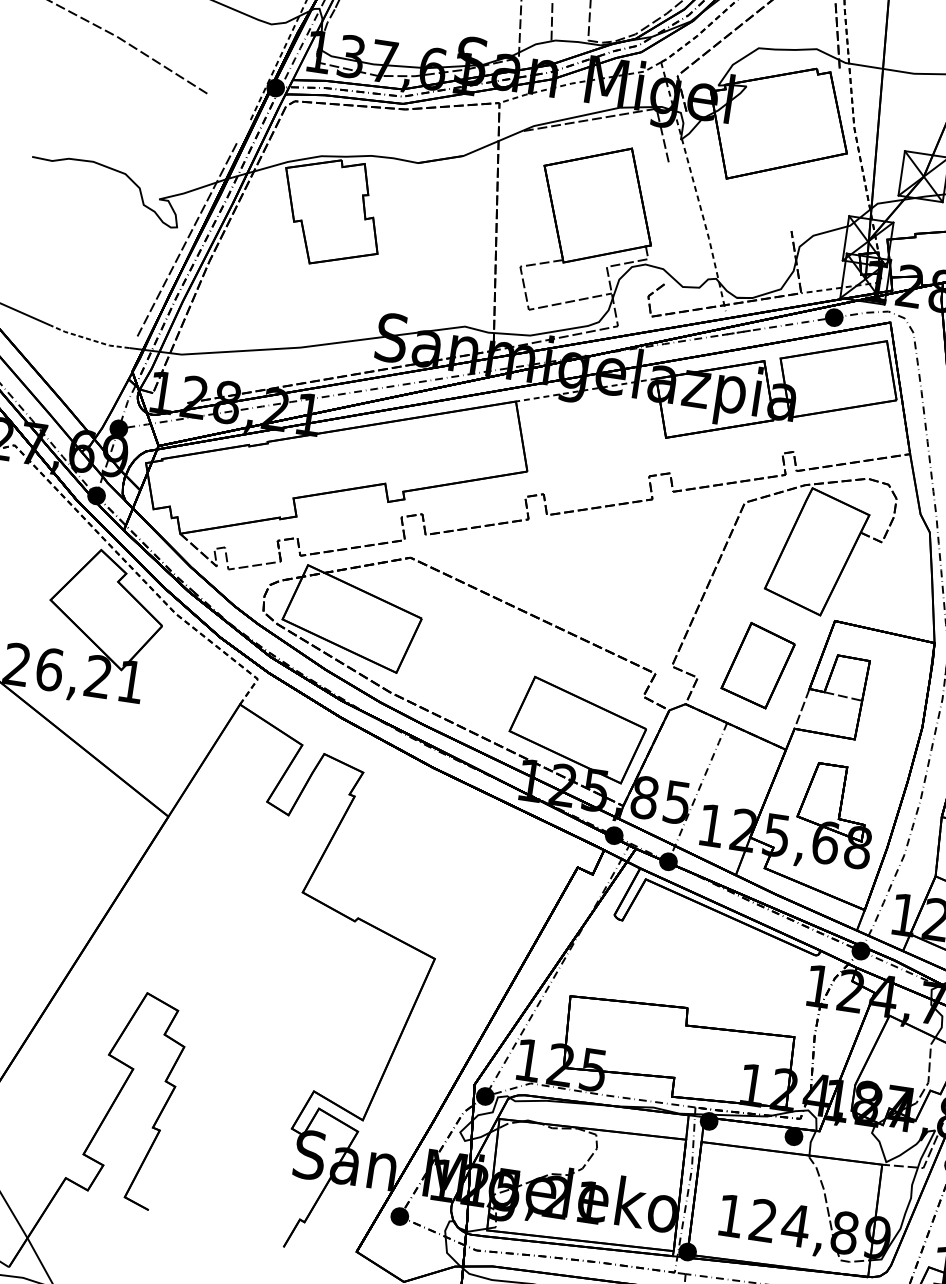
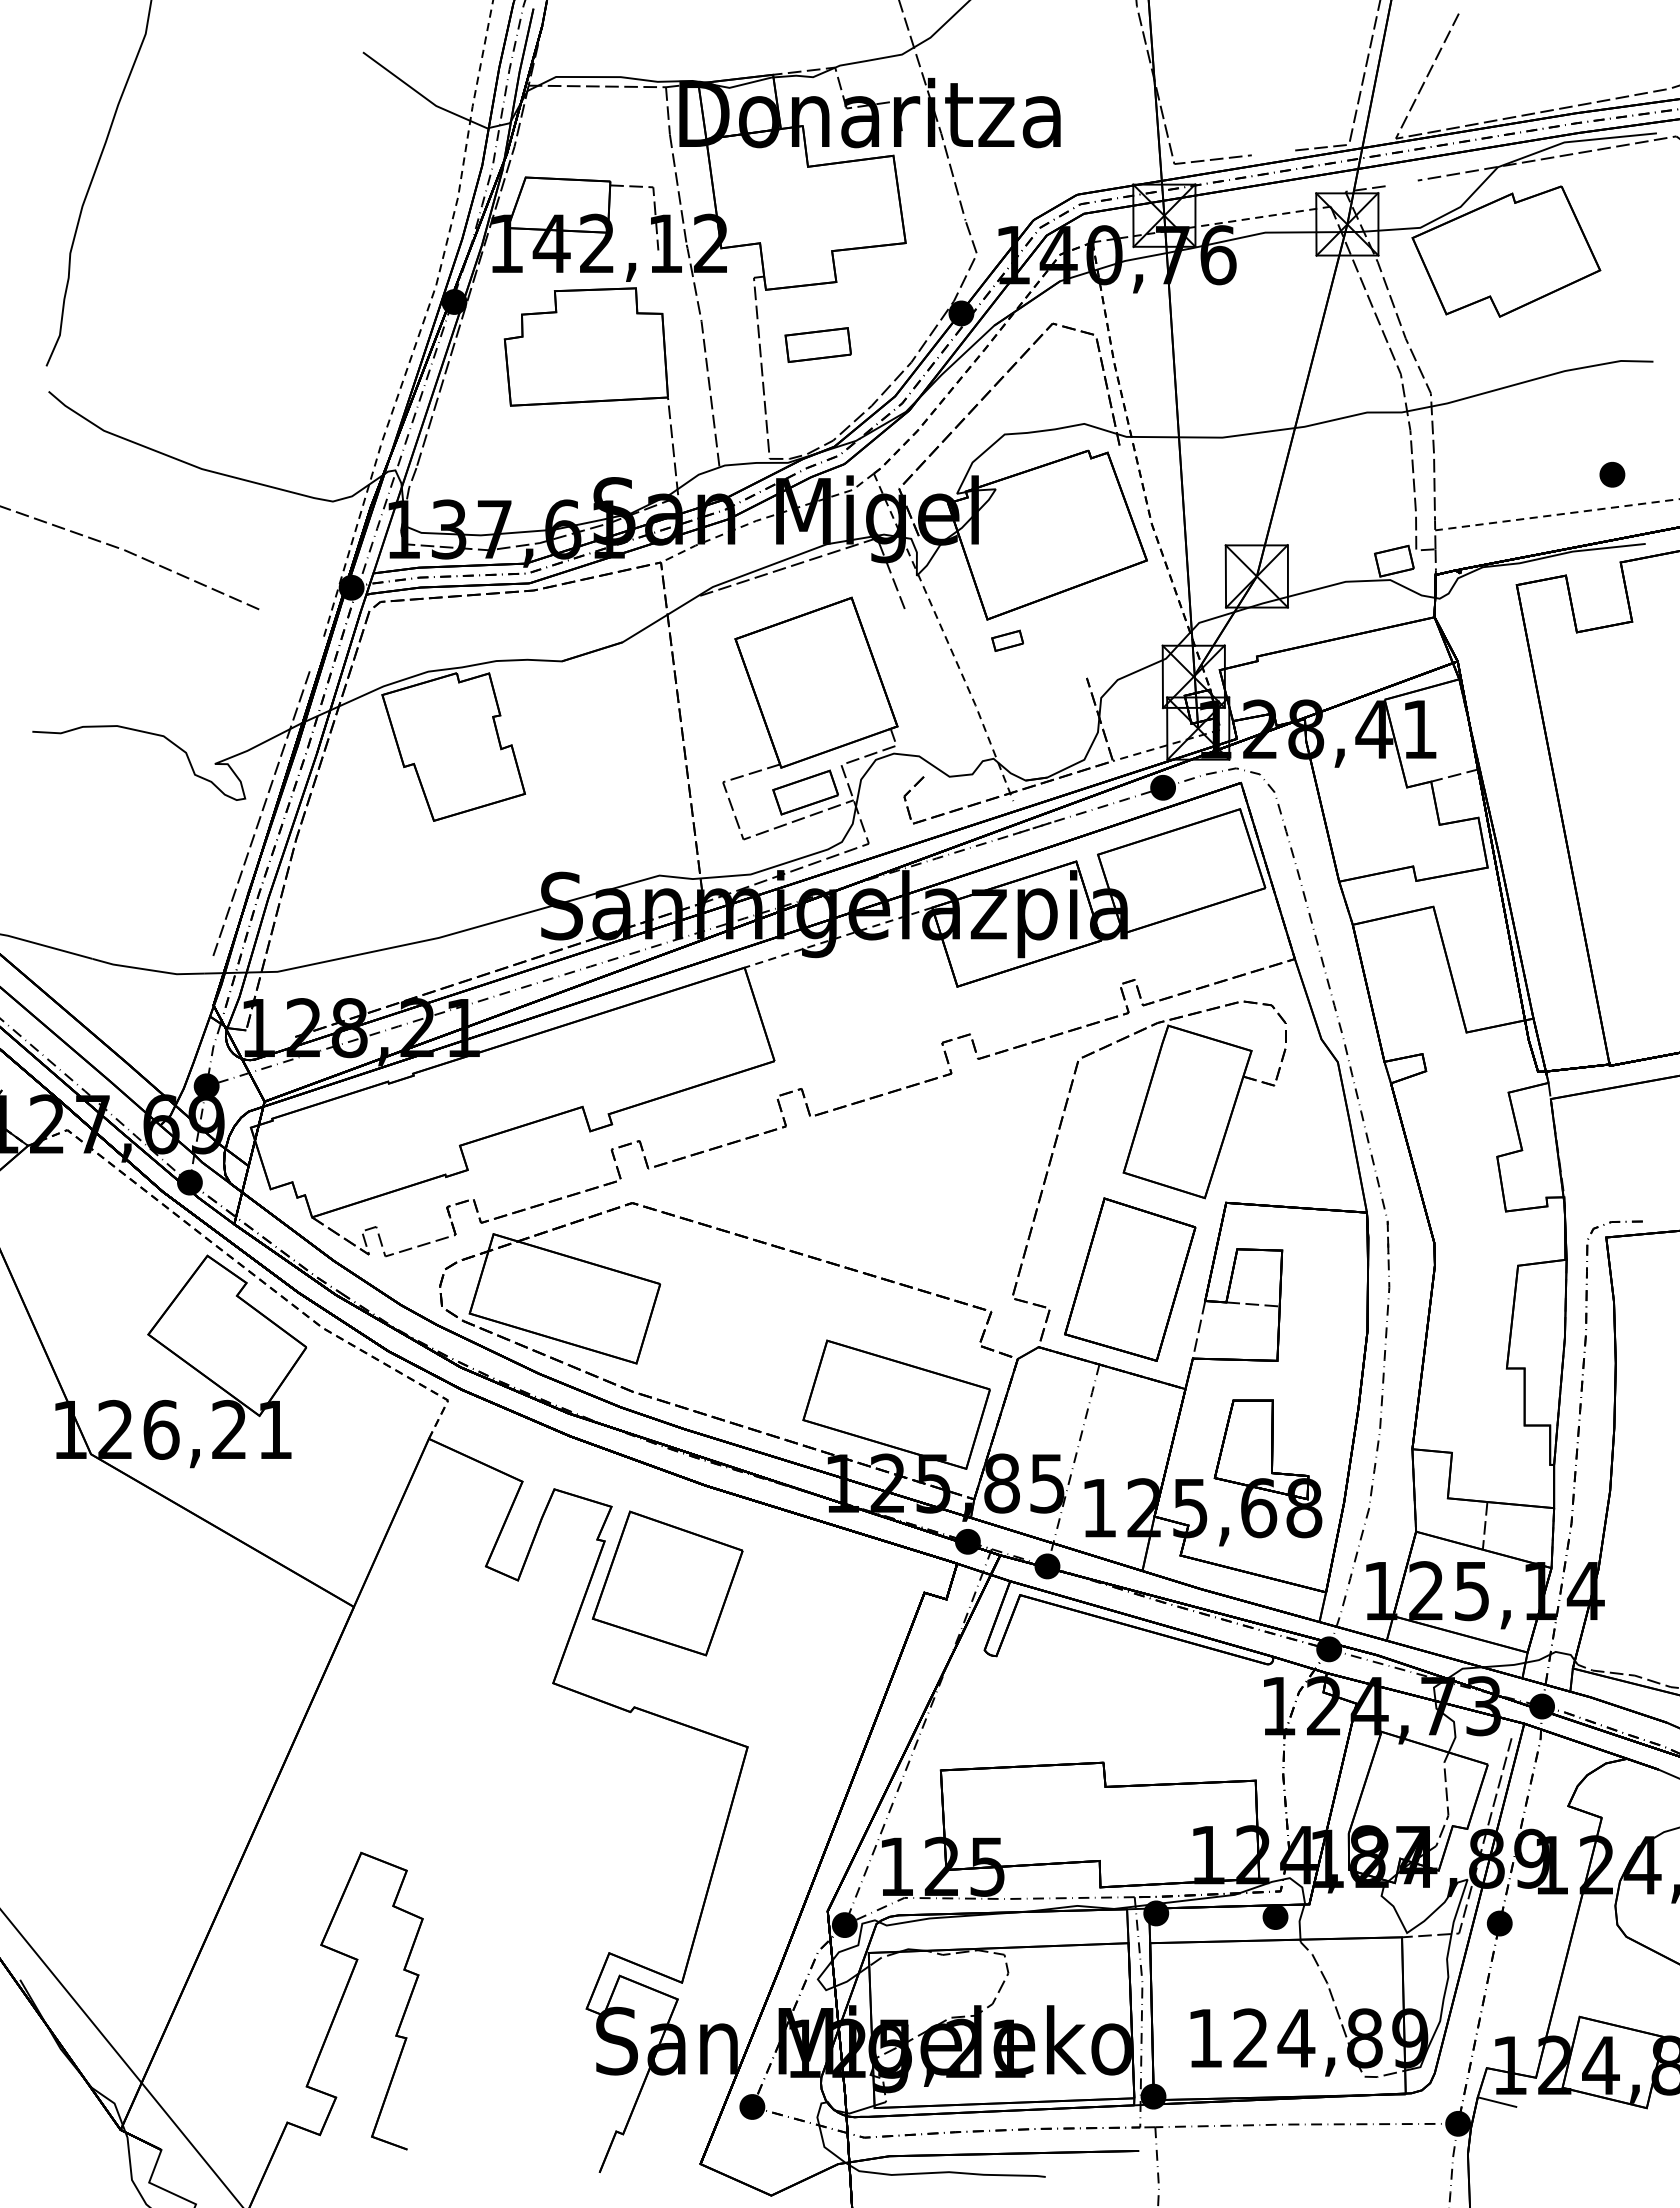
part: (738, 195) -> (1007, 640), added
part: (578, 282) -> (805, 792), added
line: (89, 339) -> (148, 969), dashed -> solid
part: (758, 665) -> (1130, 1279), size x1.43
part: (395, 833) -> (667, 1583), added

